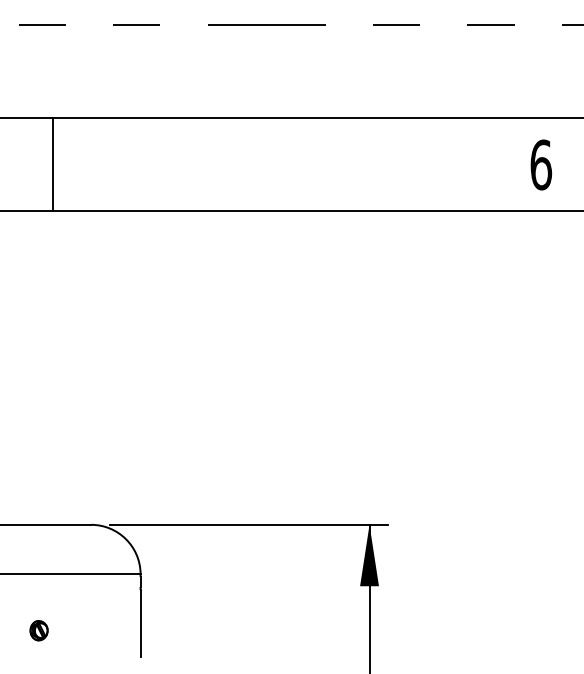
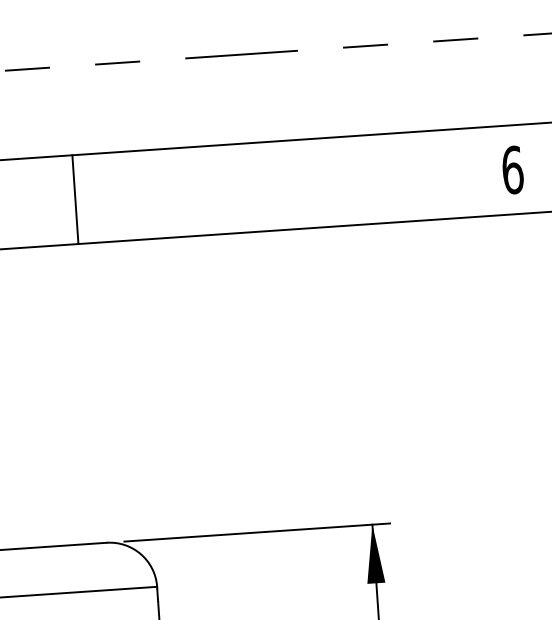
line: (52, 164) -> (75, 199), moved

